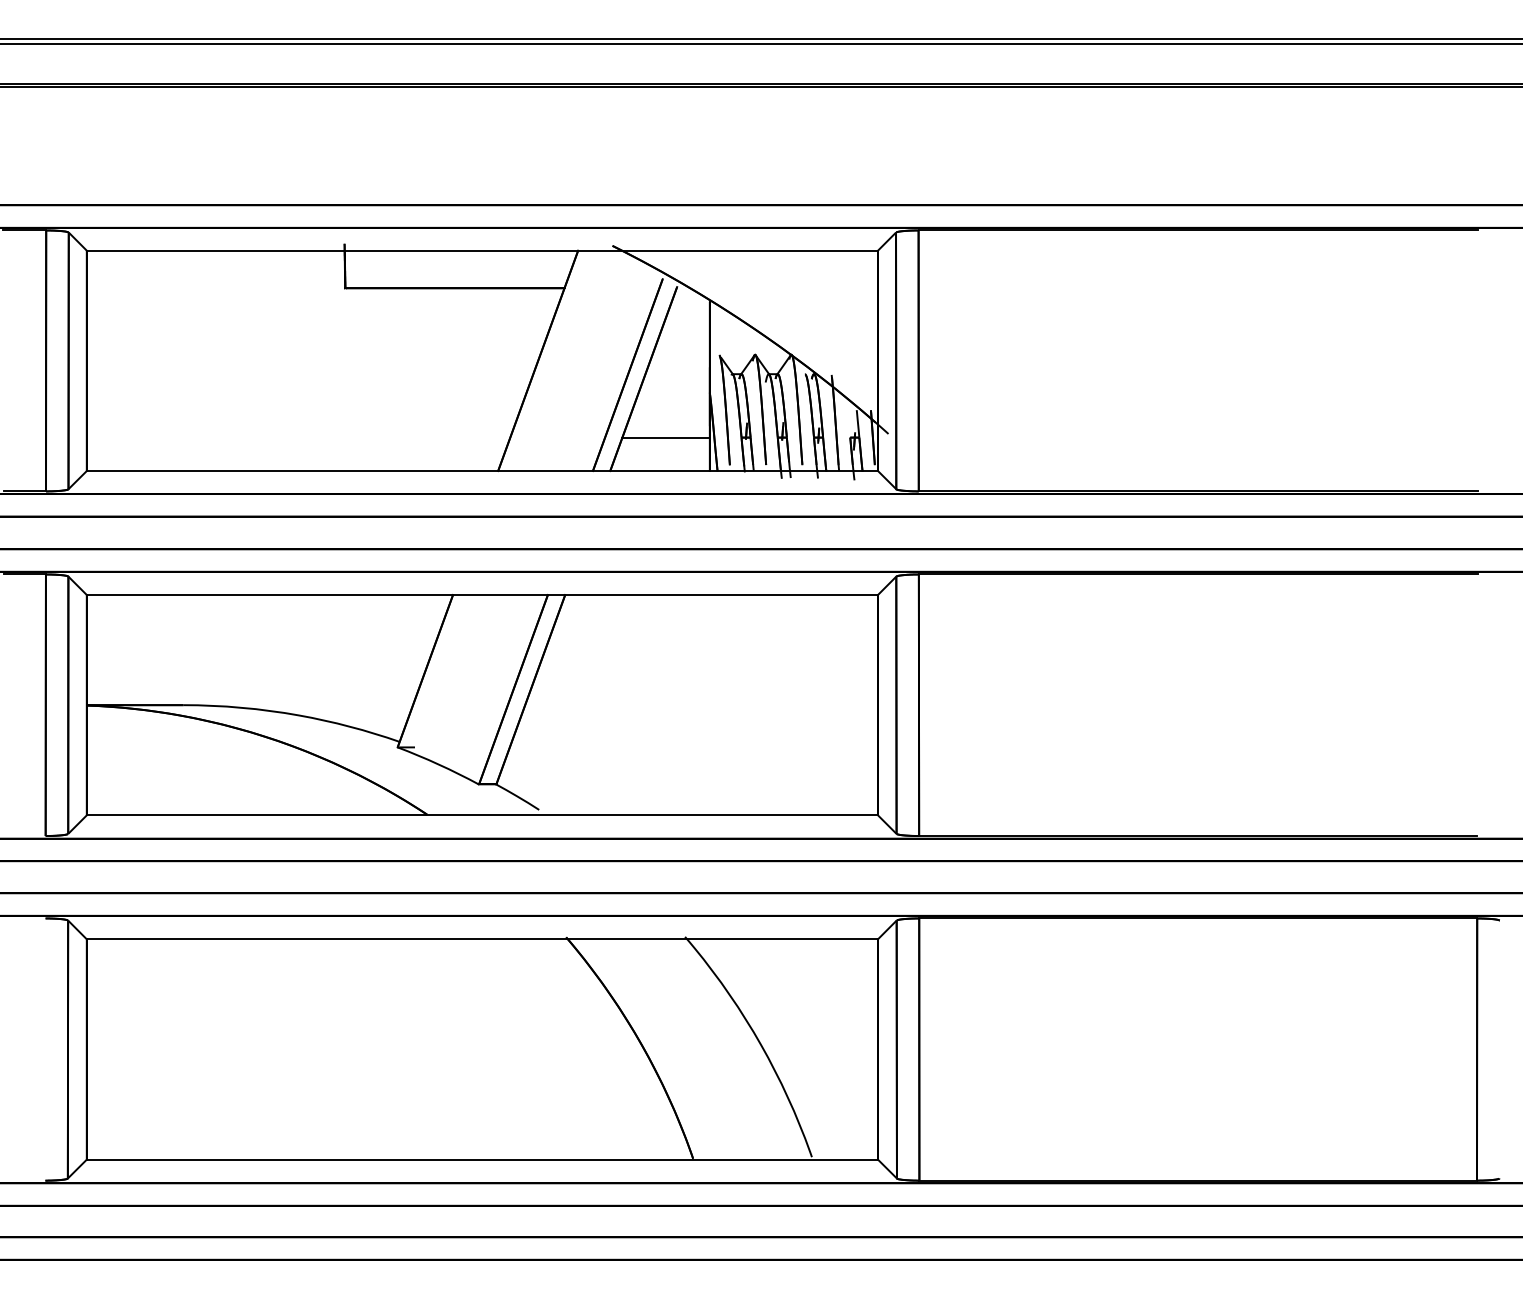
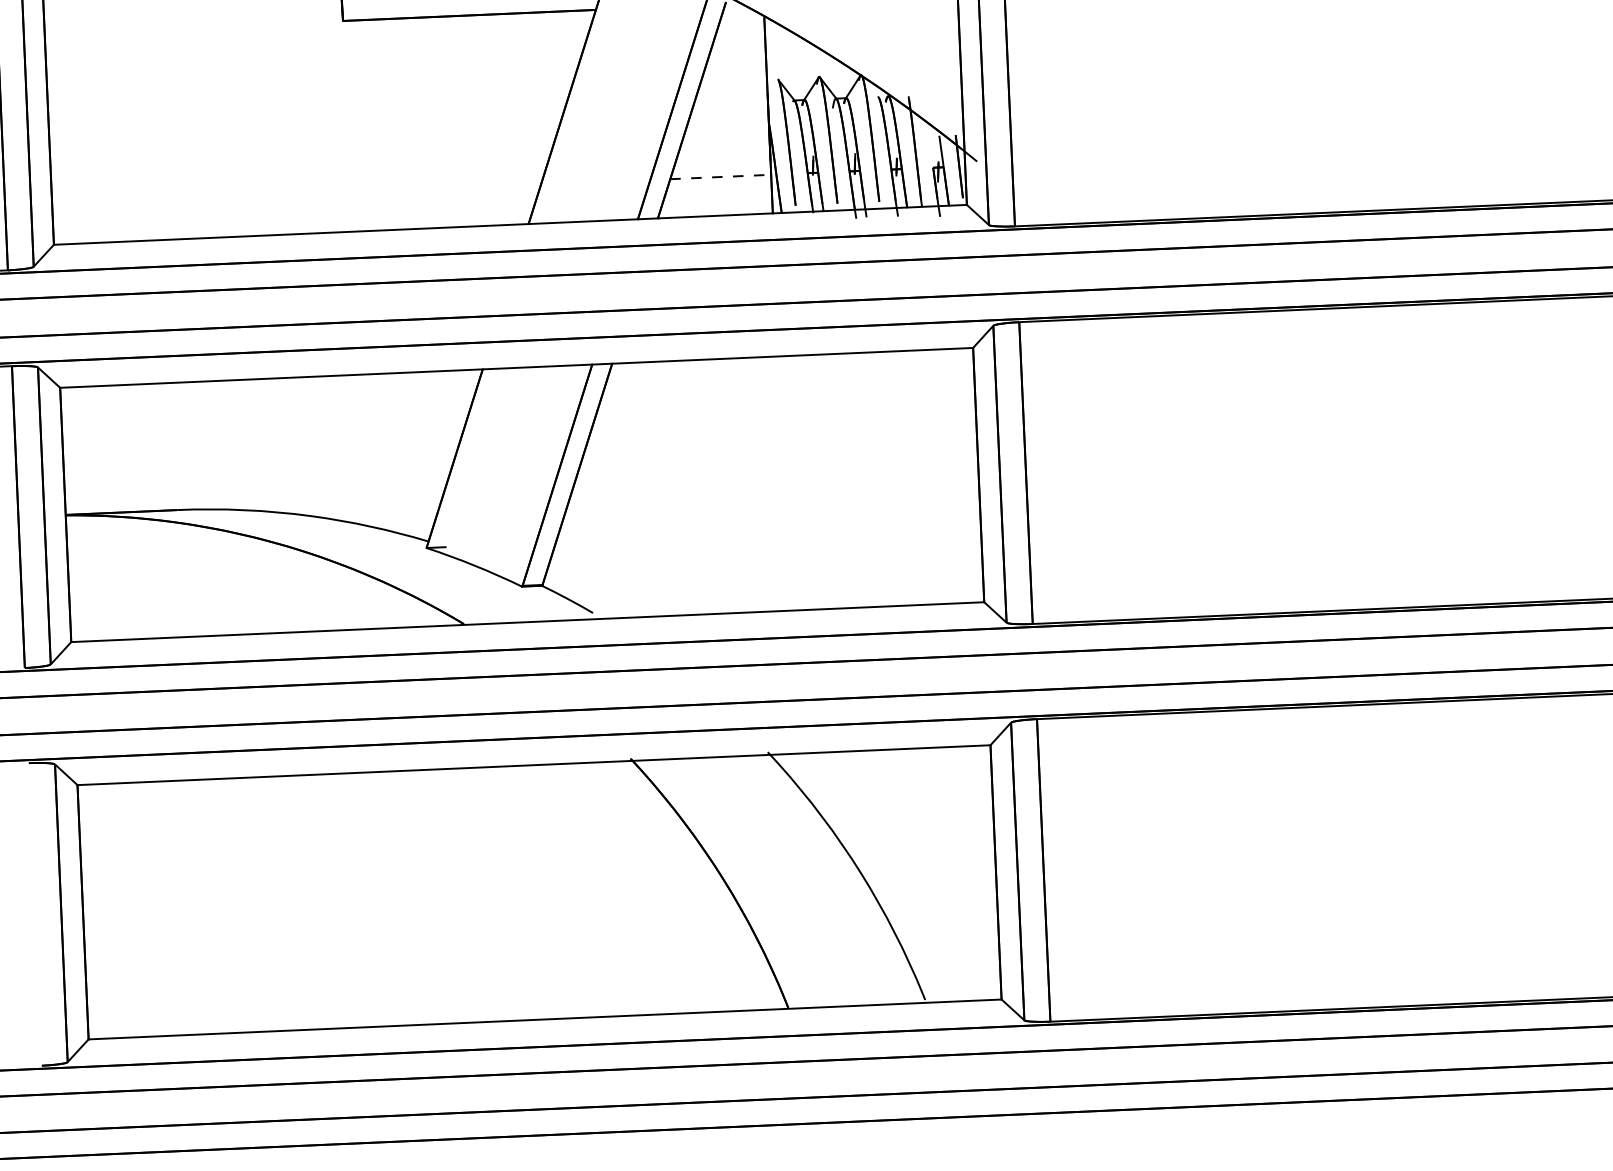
line: (666, 437) -> (721, 176), solid -> dashed

